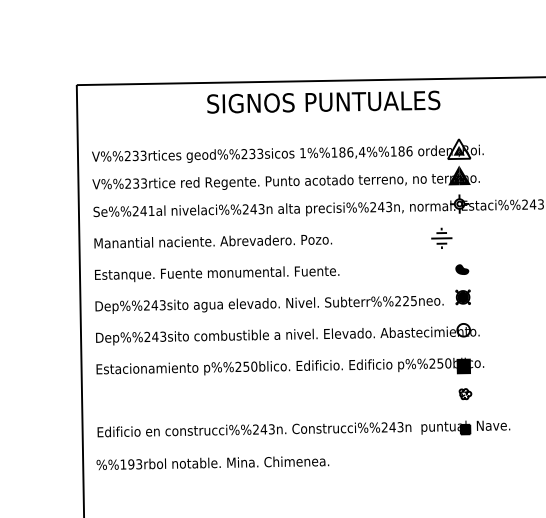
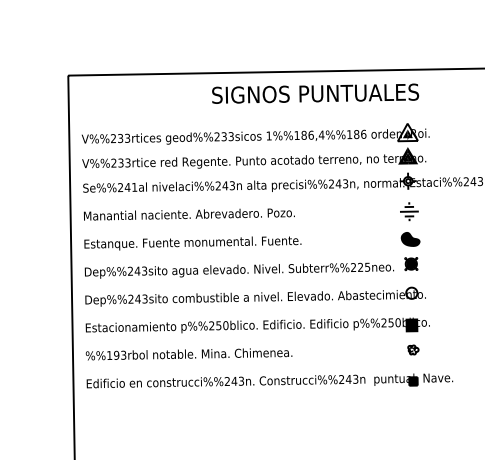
text: (323, 101) -> (315, 93), moved
part: (441, 238) -> (409, 211), moved
part: (462, 269) -> (410, 239), size x1.67
text: (212, 463) -> (188, 354), moved

